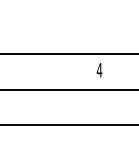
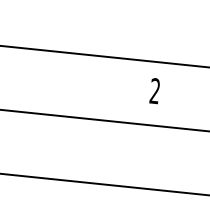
text: (99, 70) -> (154, 91), 4 -> 2

